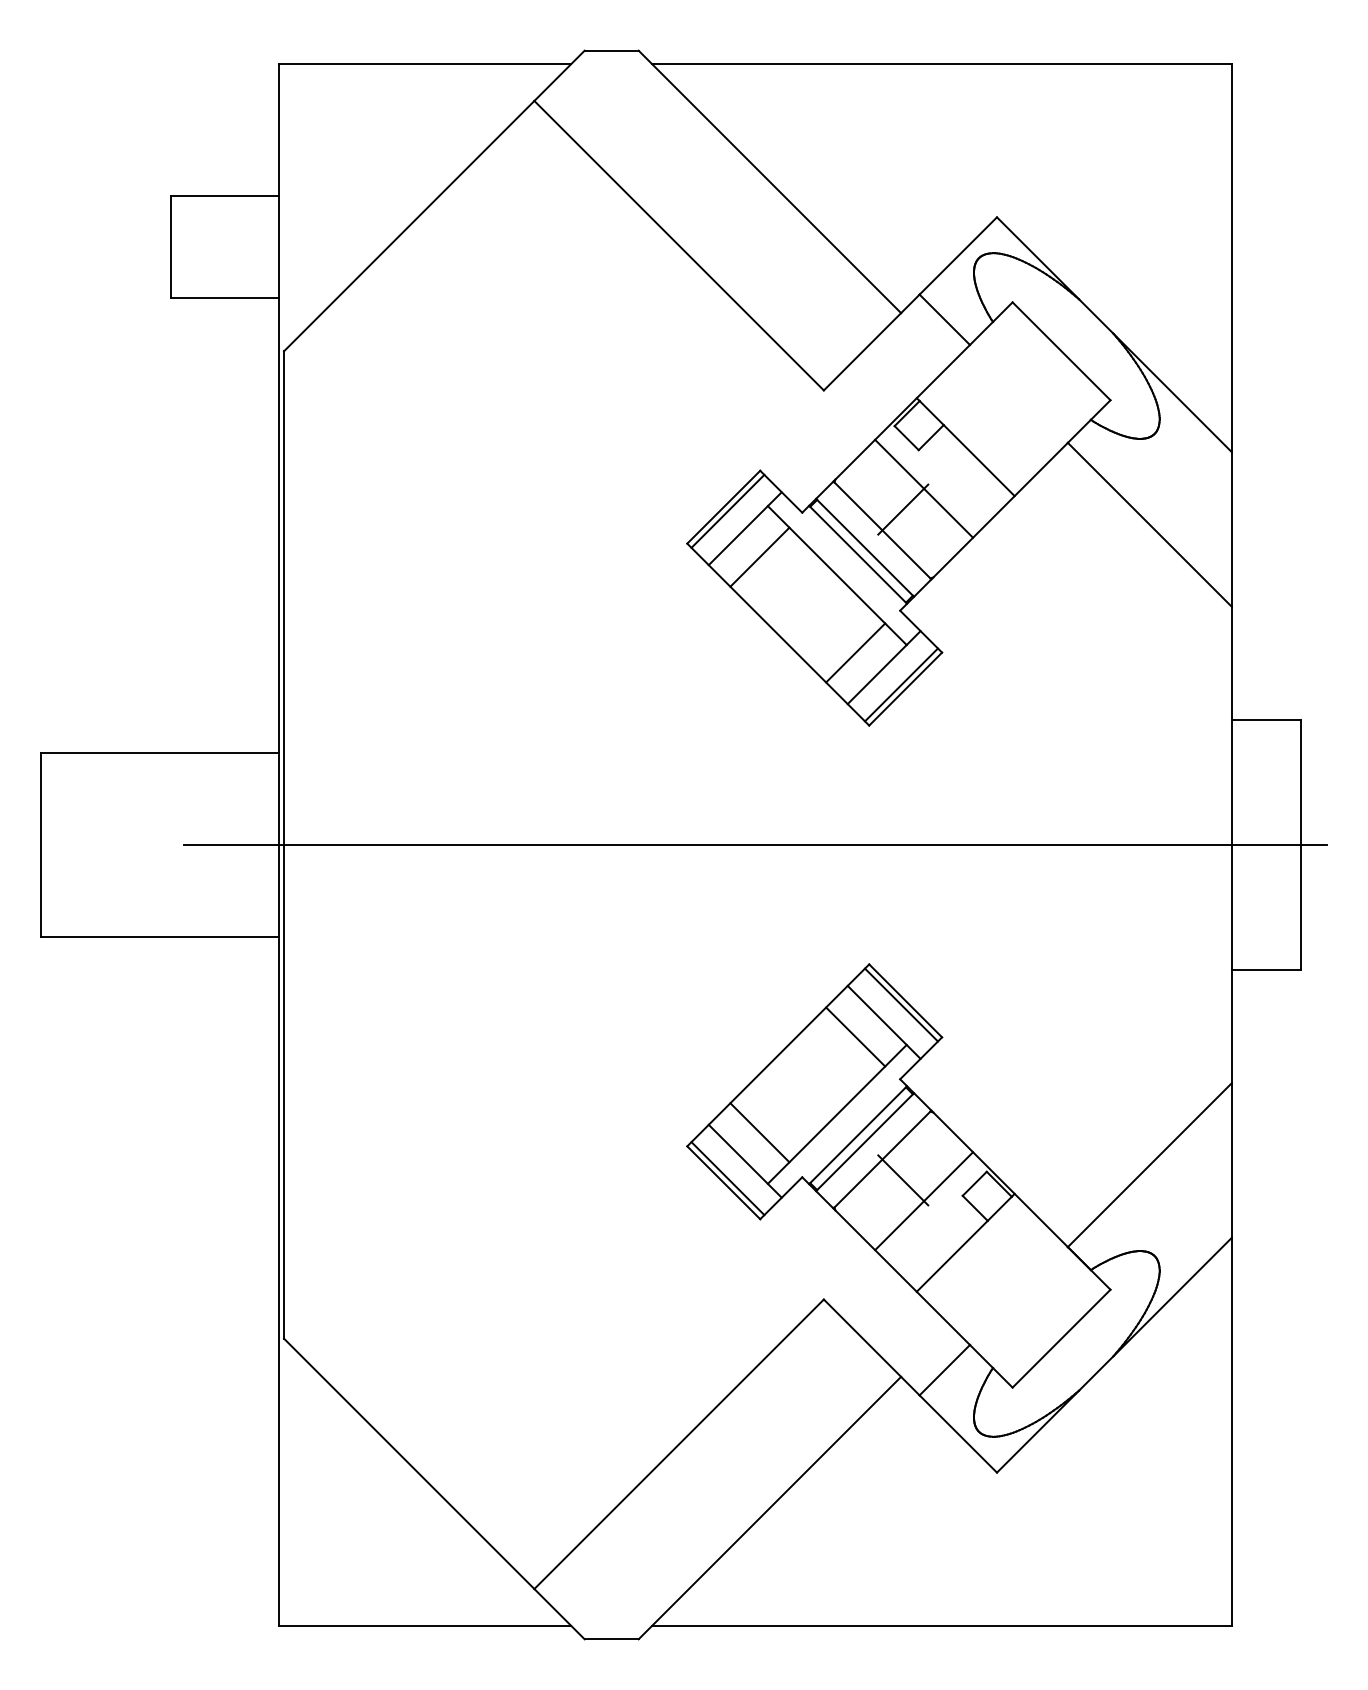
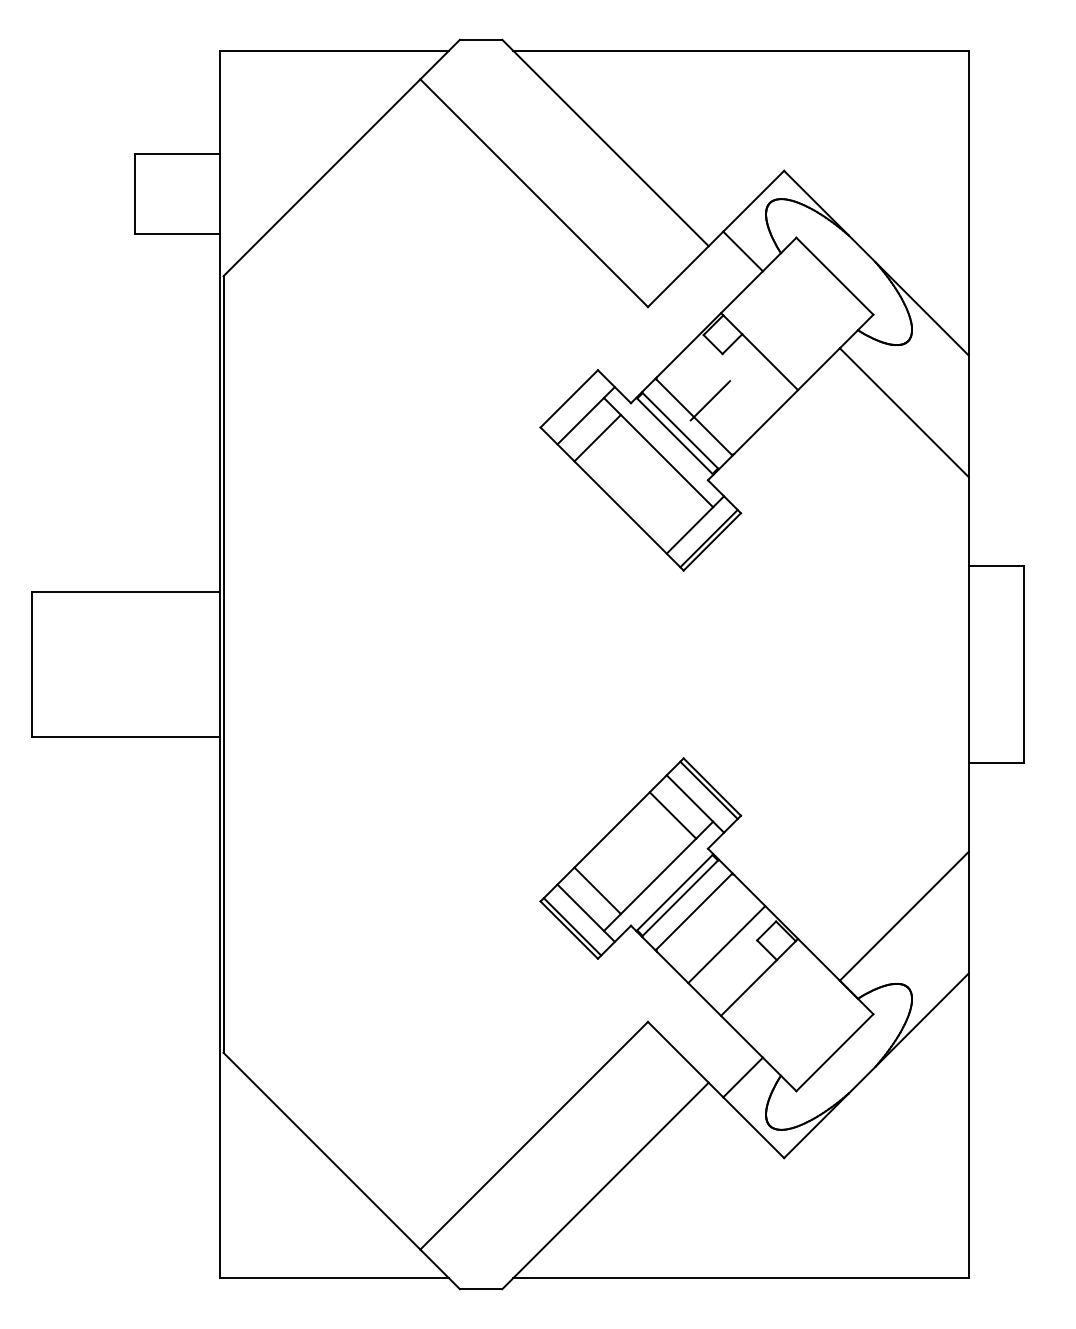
line: (924, 488) -> (727, 384), removed
line: (727, 510) -> (572, 401), removed
line: (855, 652) -> (672, 513), removed
line: (754, 845) -> (593, 664), removed
line: (903, 1180) -> (710, 928), removed

